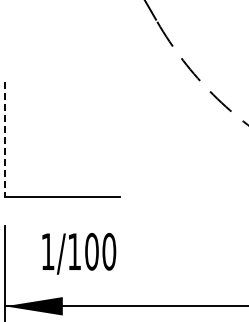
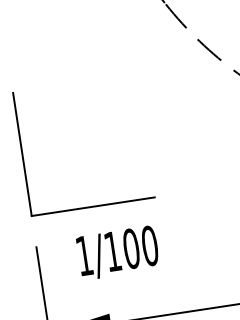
line: (5, 139) -> (22, 154), dashed -> solid
text: (79, 253) -> (118, 252), moved

